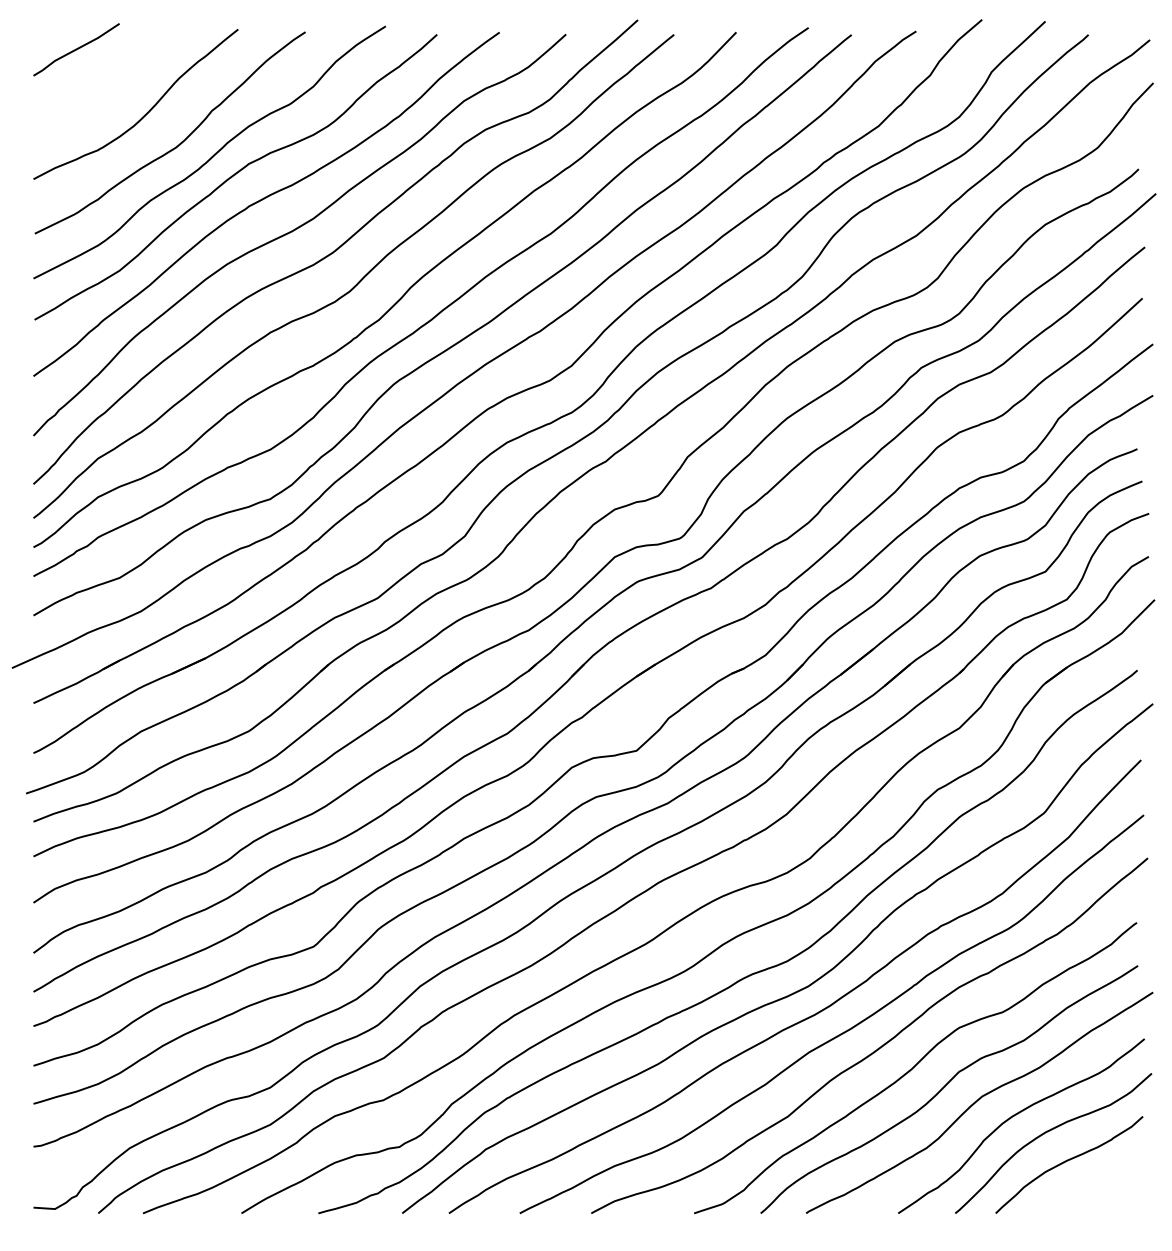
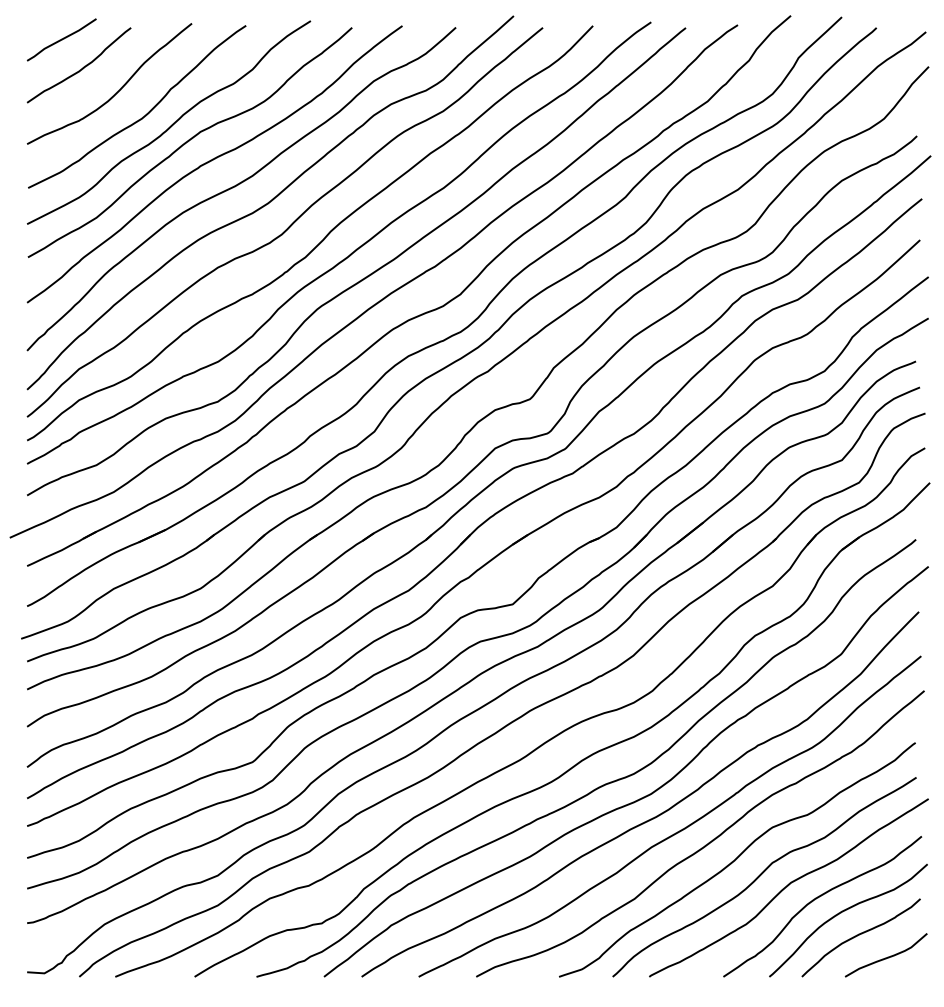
curve: (100, 85) -> (81, 68), added
curve: (1102, 1188) -> (887, 956), added

